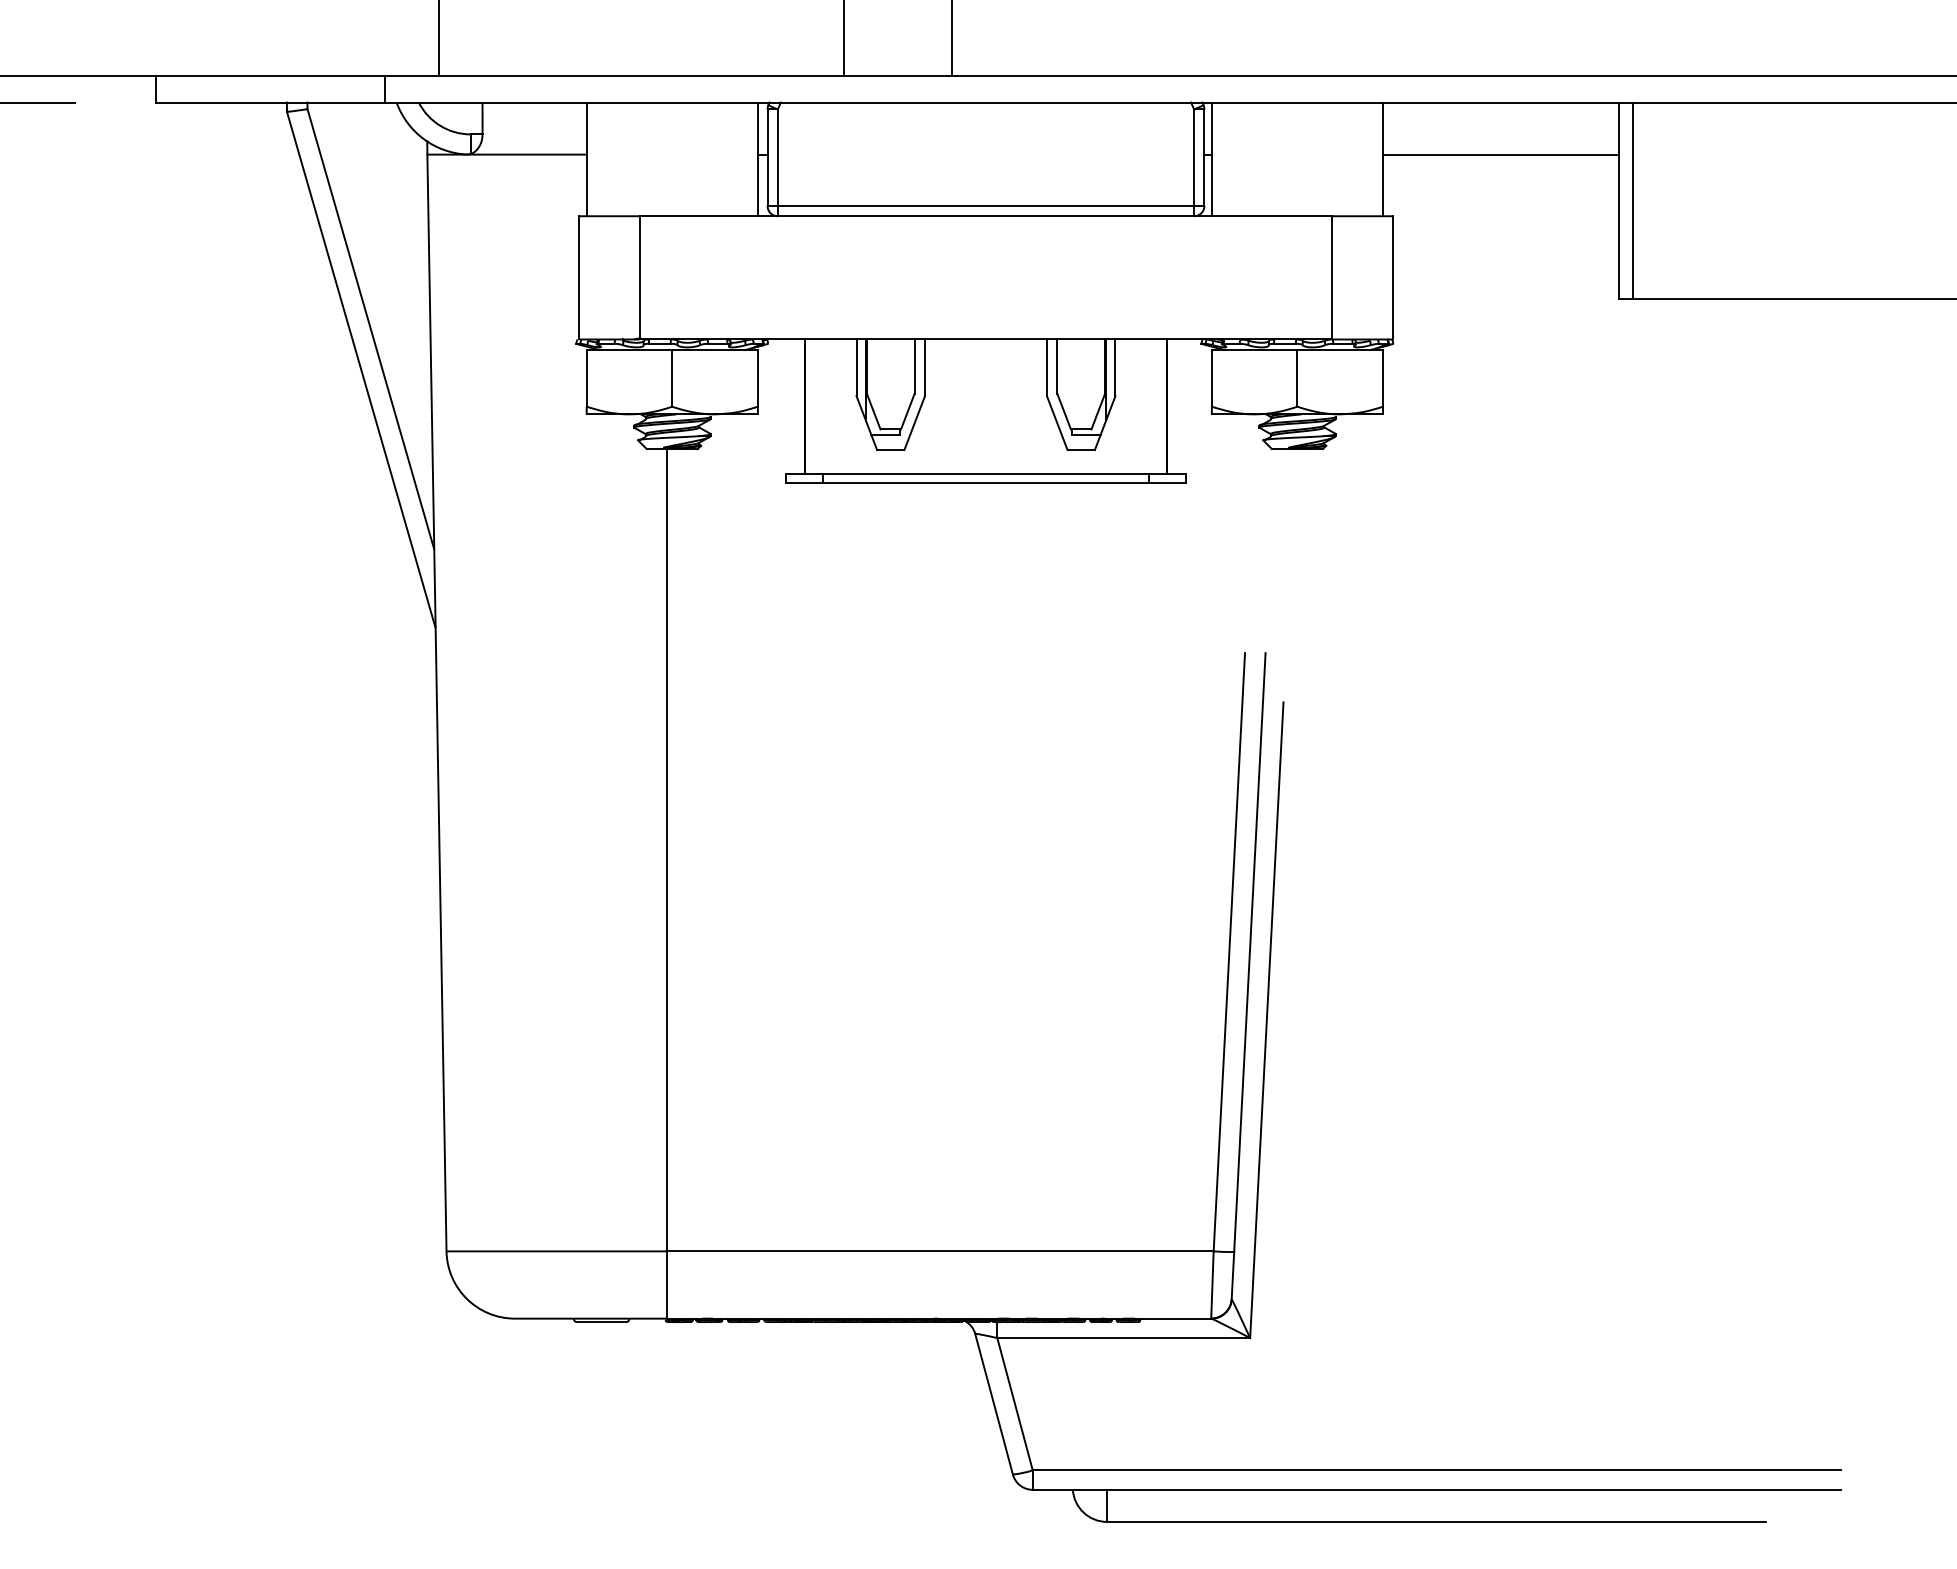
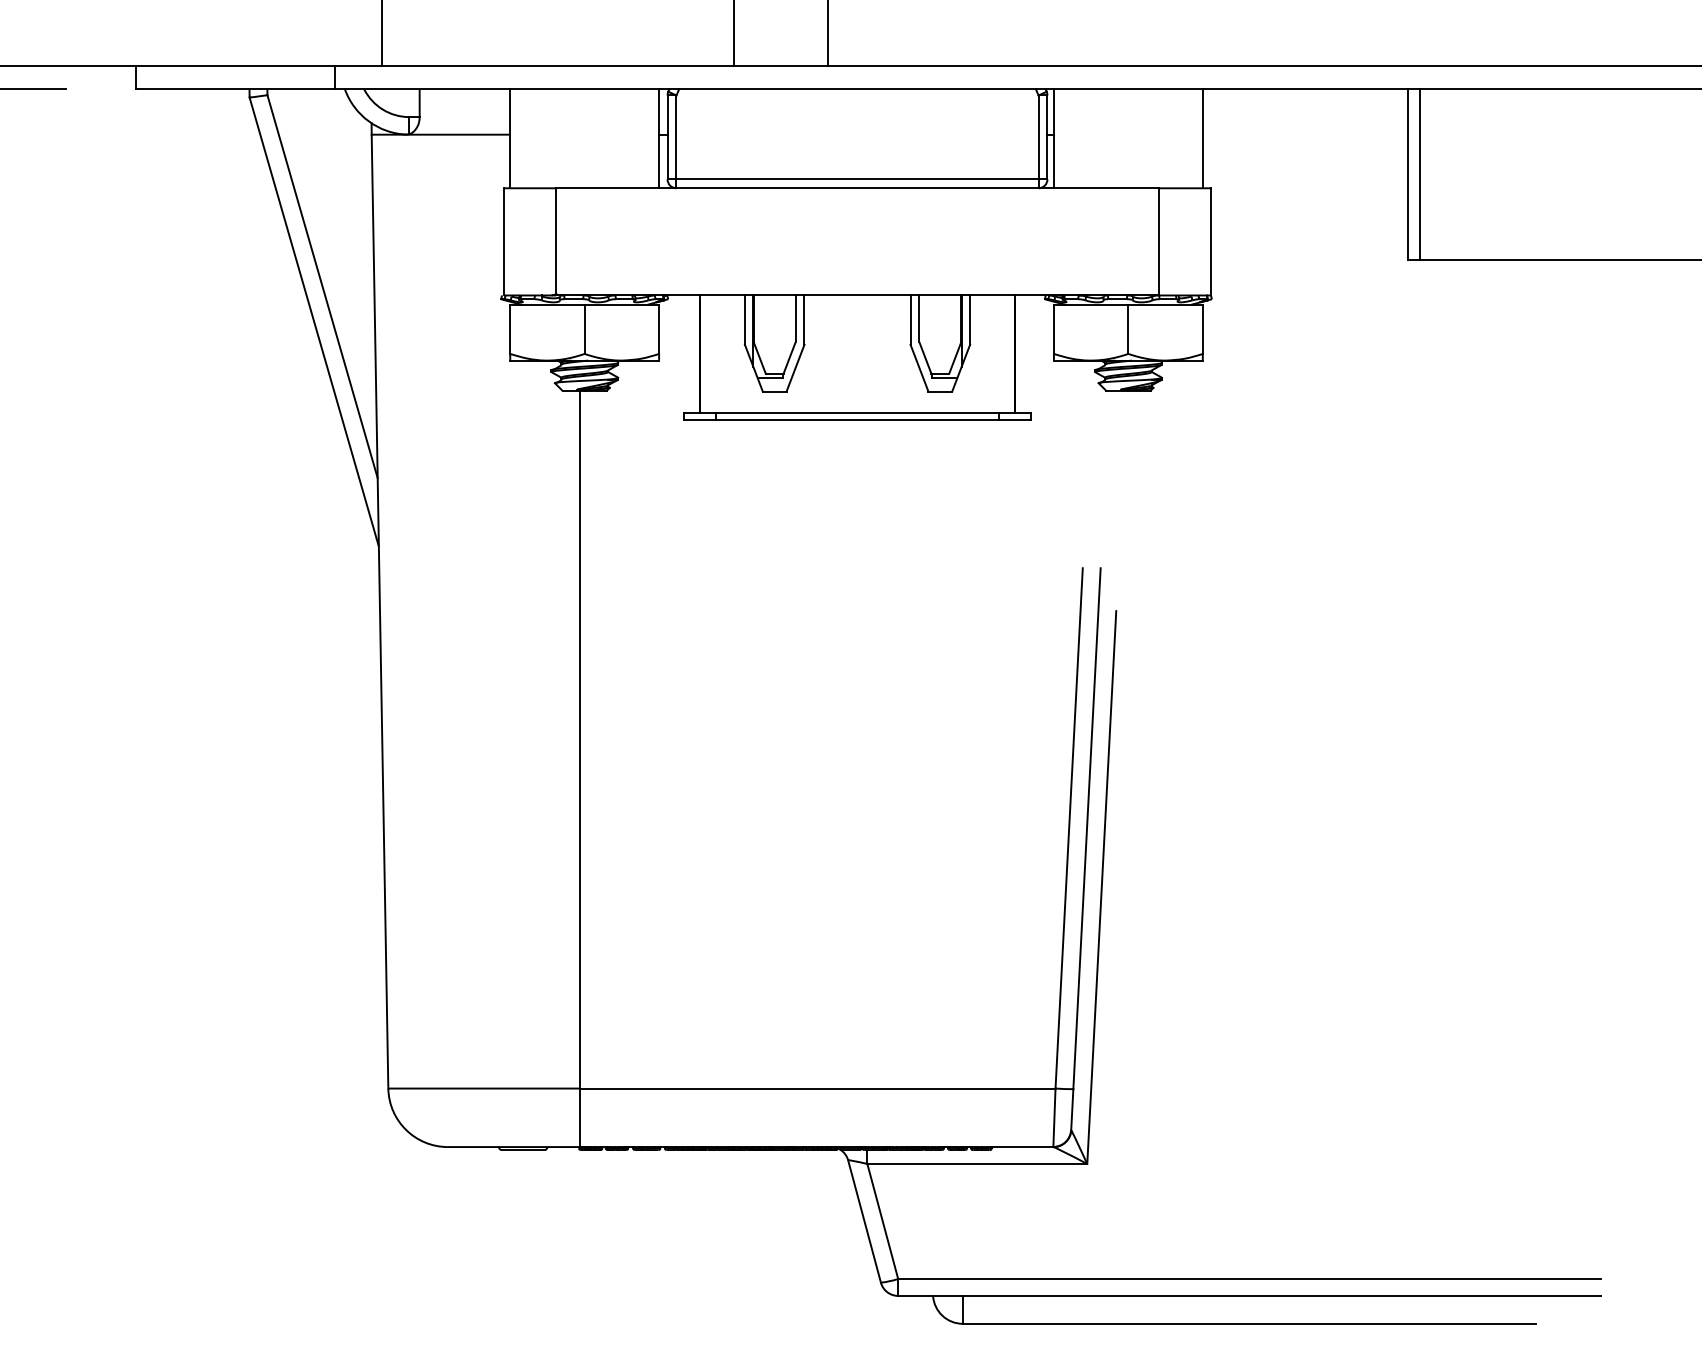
line: (1501, 154) -> (1305, 134), removed

